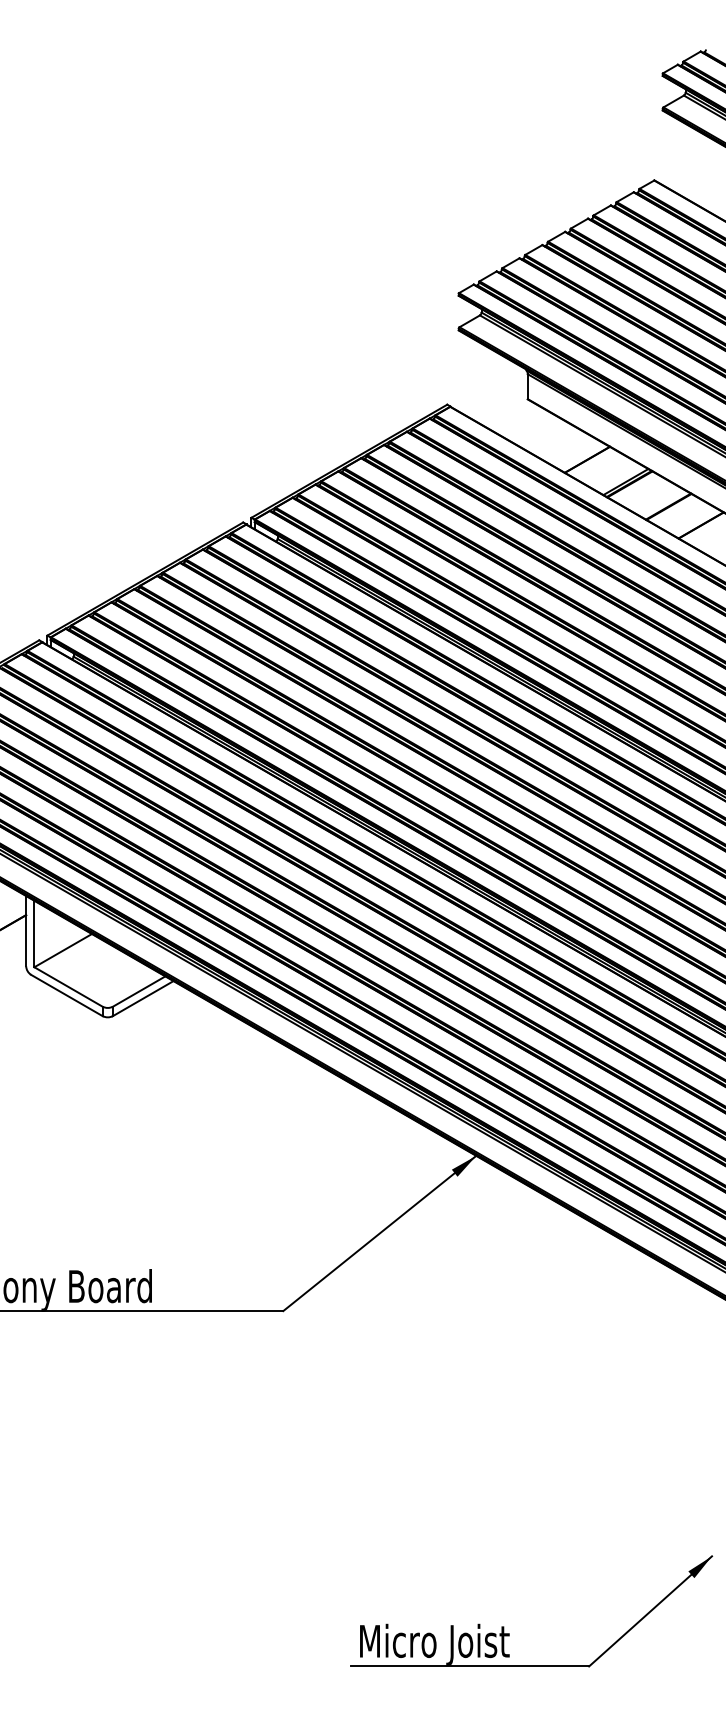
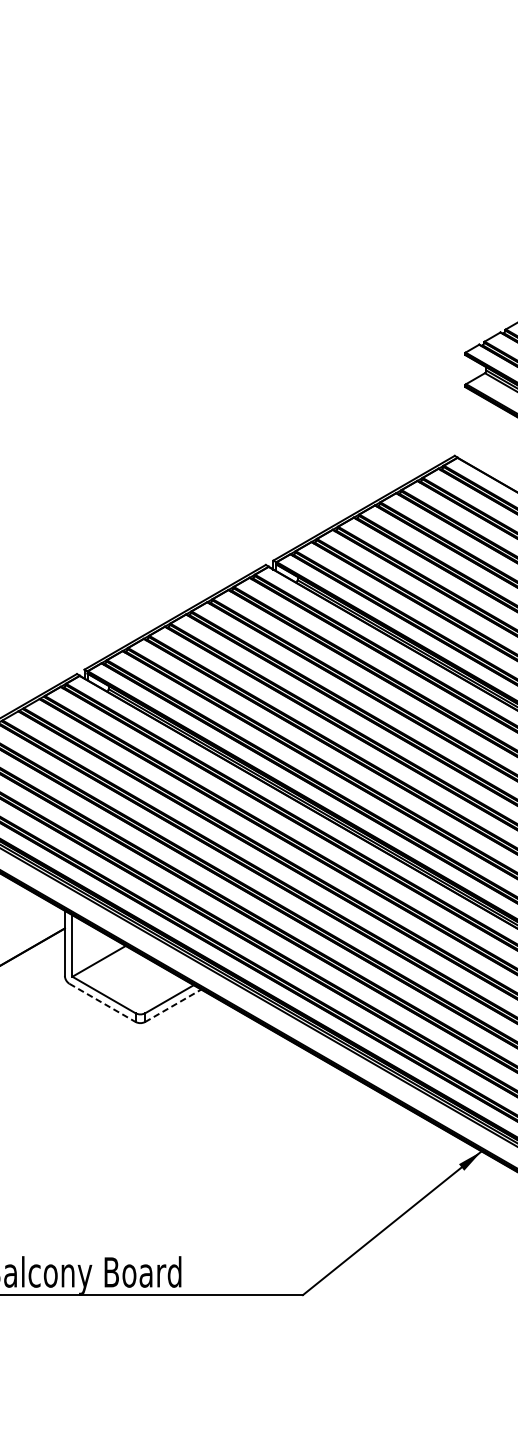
line: (67, 995) -> (103, 1002), solid -> dashed
line: (143, 998) -> (173, 1005), solid -> dashed

